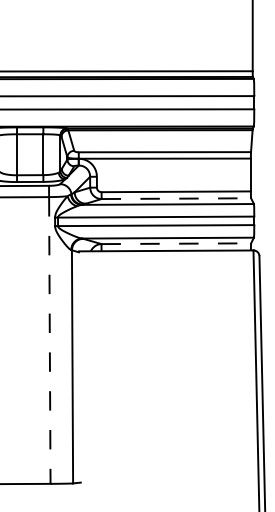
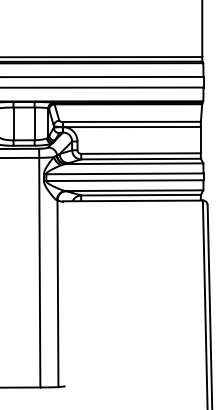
line: (176, 198) -> (141, 158), dashed -> solid
line: (176, 243) -> (141, 194), dashed -> solid
line: (49, 340) -> (39, 272), dashed -> solid

